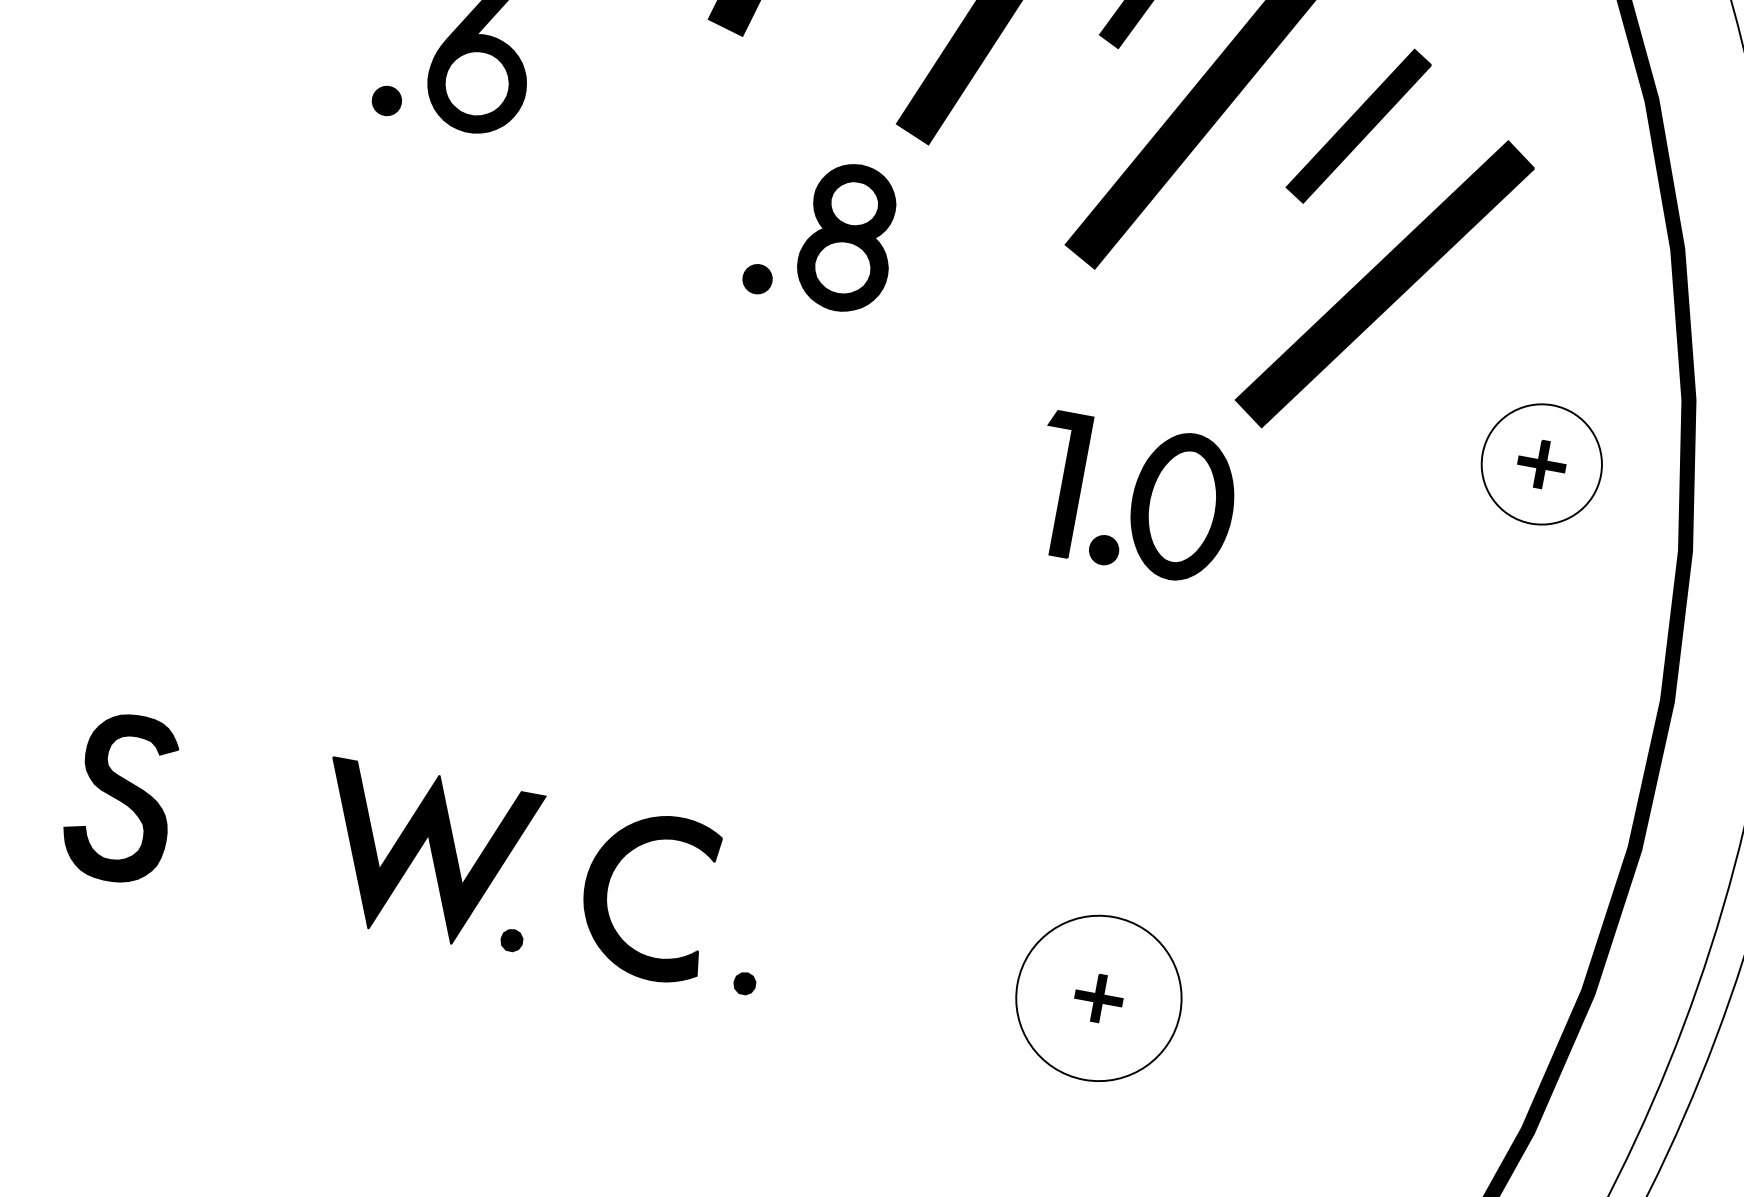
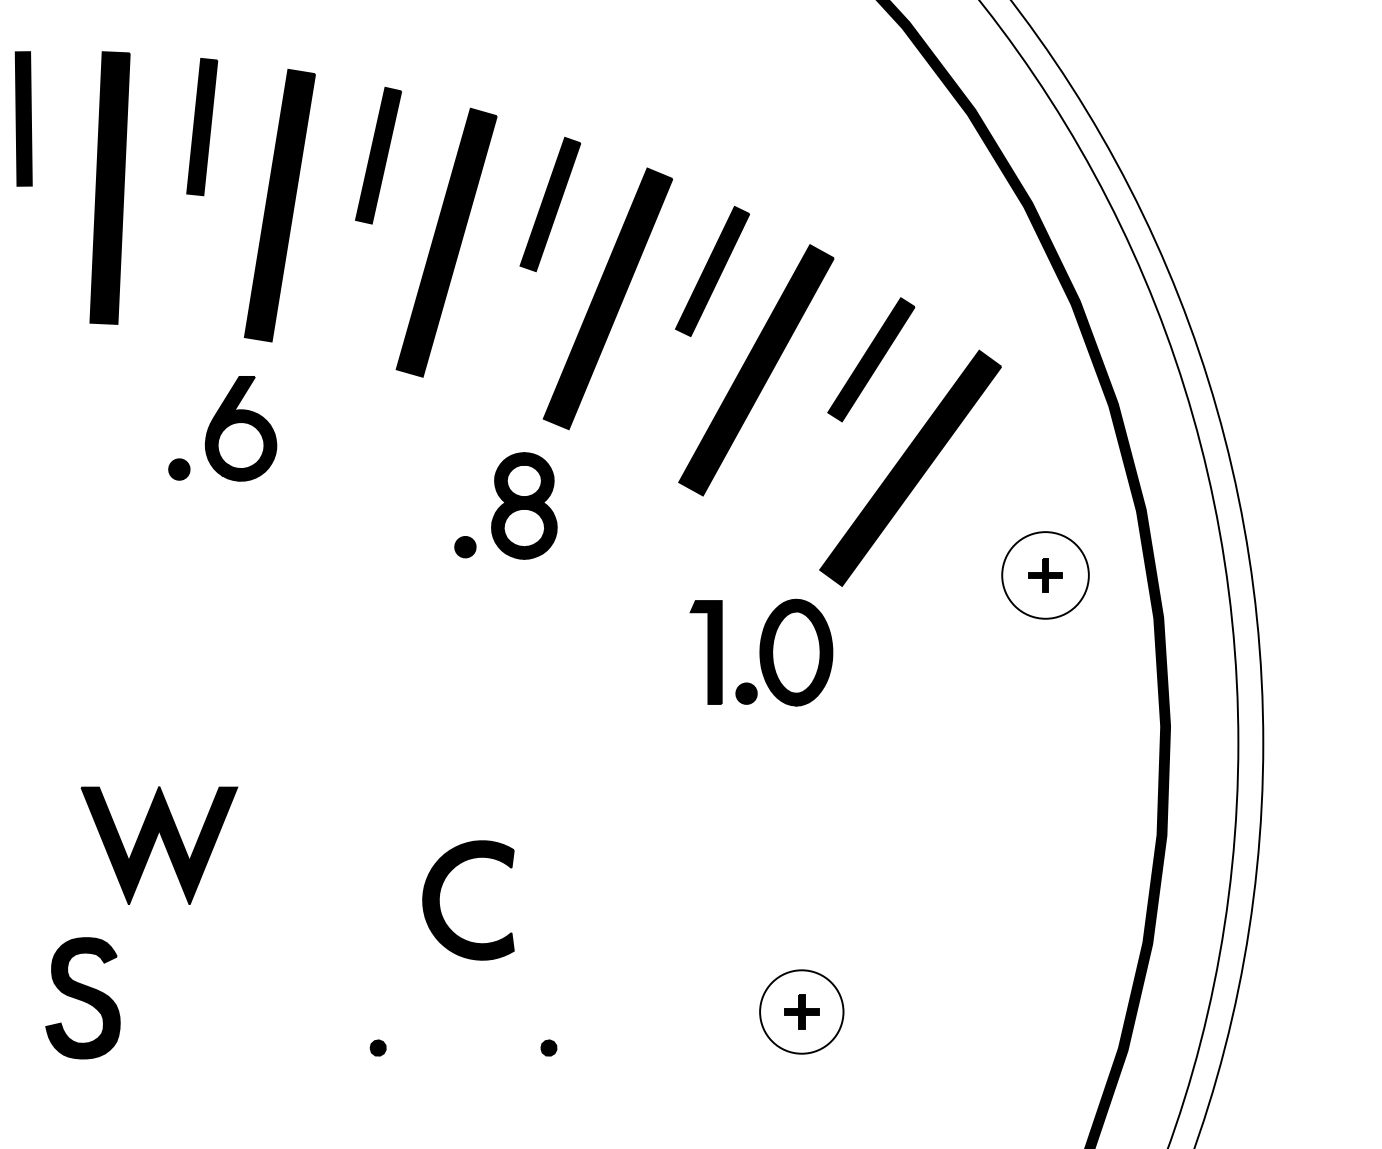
part: (425, 855) -> (159, 845), moved
part: (610, 880) -> (440, 894), moved
circle: (1098, 997) -> (801, 1011), size x0.7

